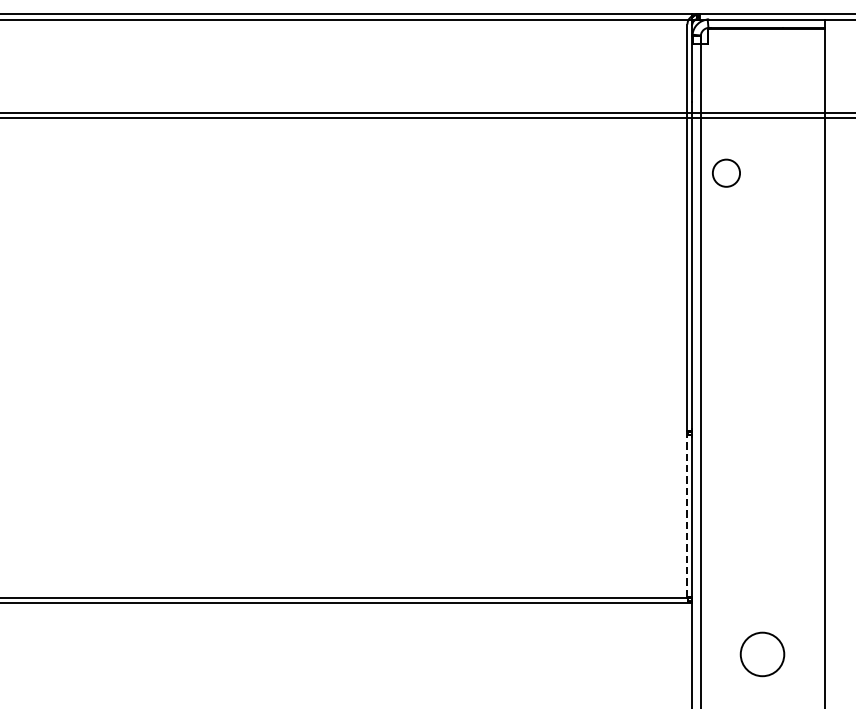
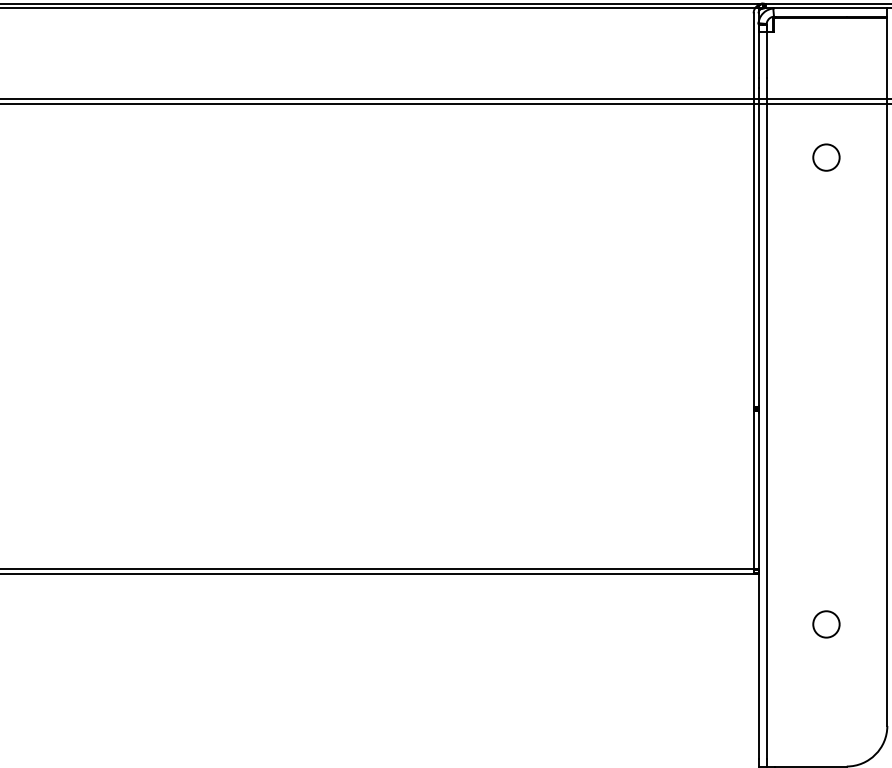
circle: (726, 173) -> (826, 157), moved
line: (687, 515) -> (753, 489), dashed -> solid
circle: (762, 654) -> (826, 624), size x0.62

